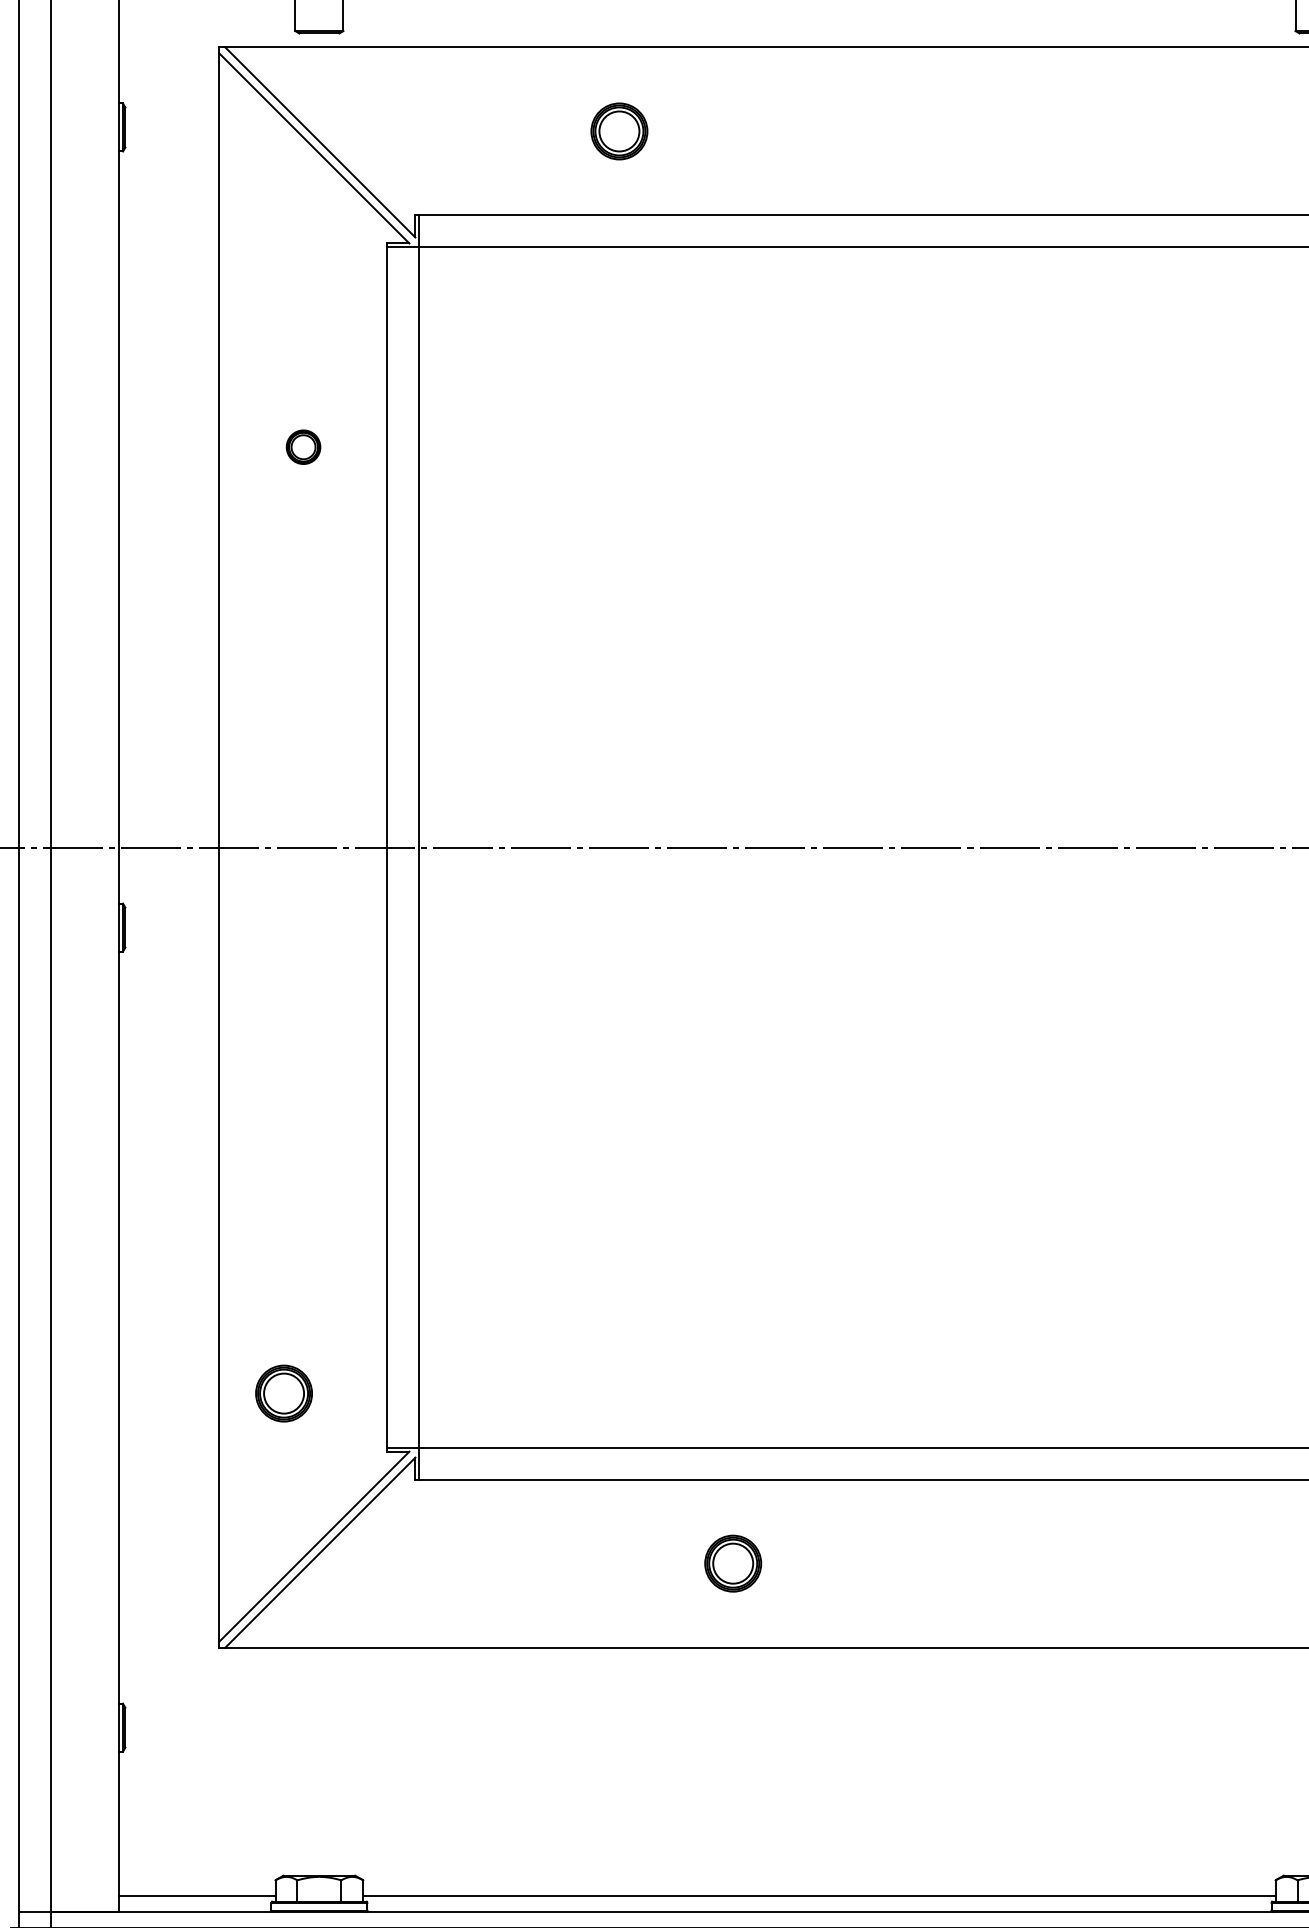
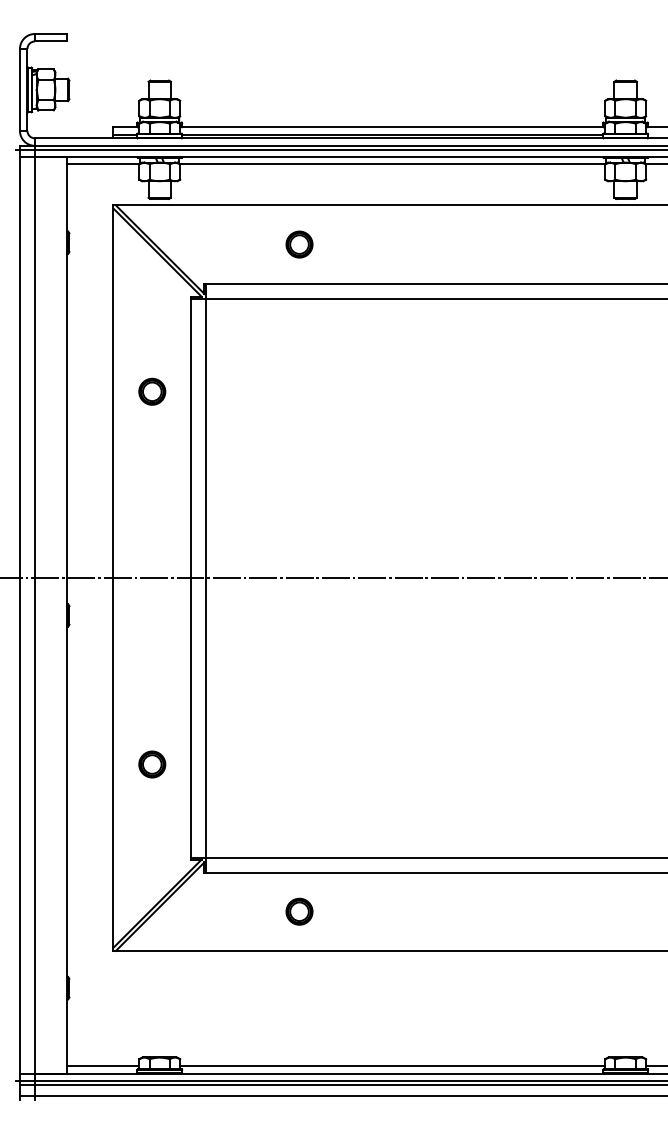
part: (303, 446) -> (152, 391), size x1.67
part: (284, 1393) -> (152, 764), moved
part: (733, 1563) -> (299, 911), moved

